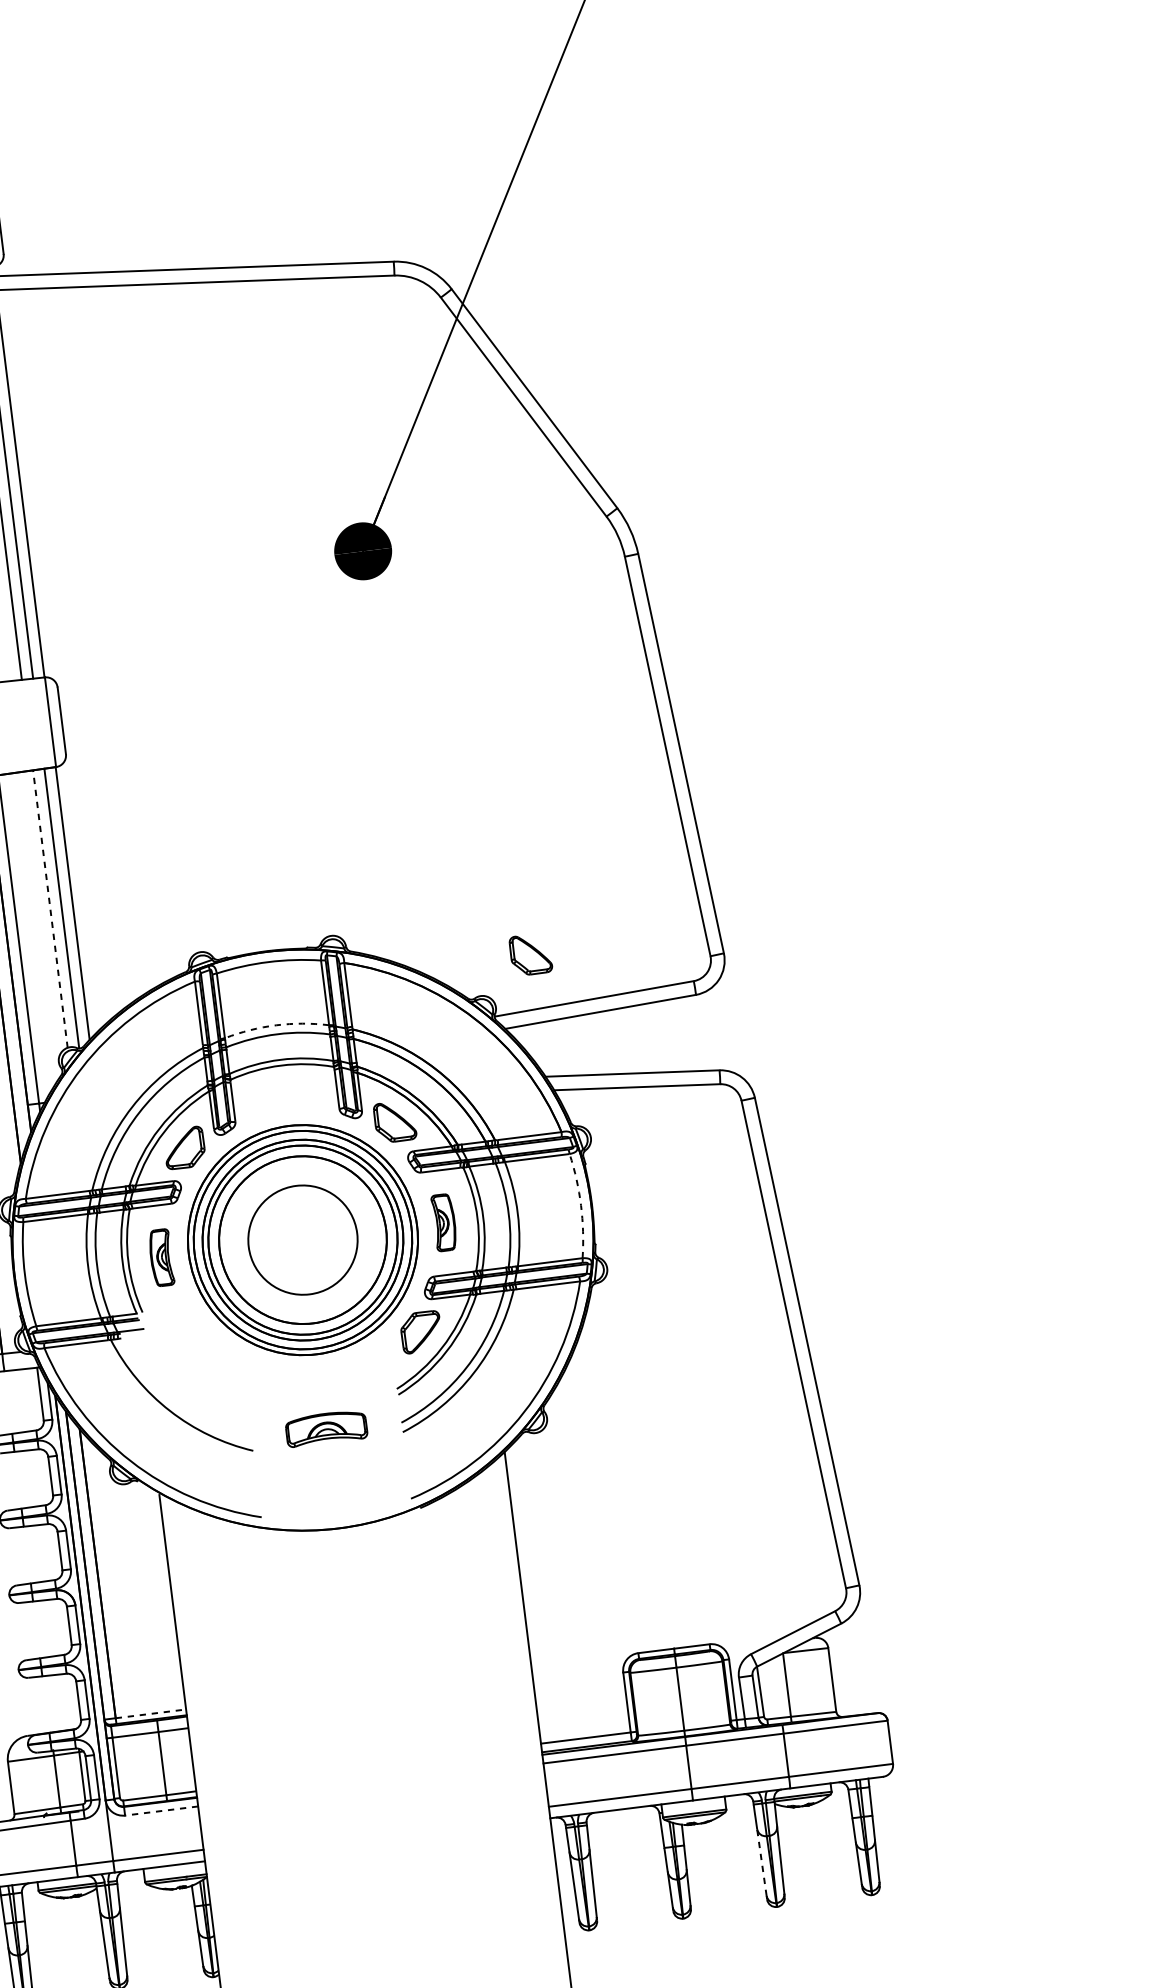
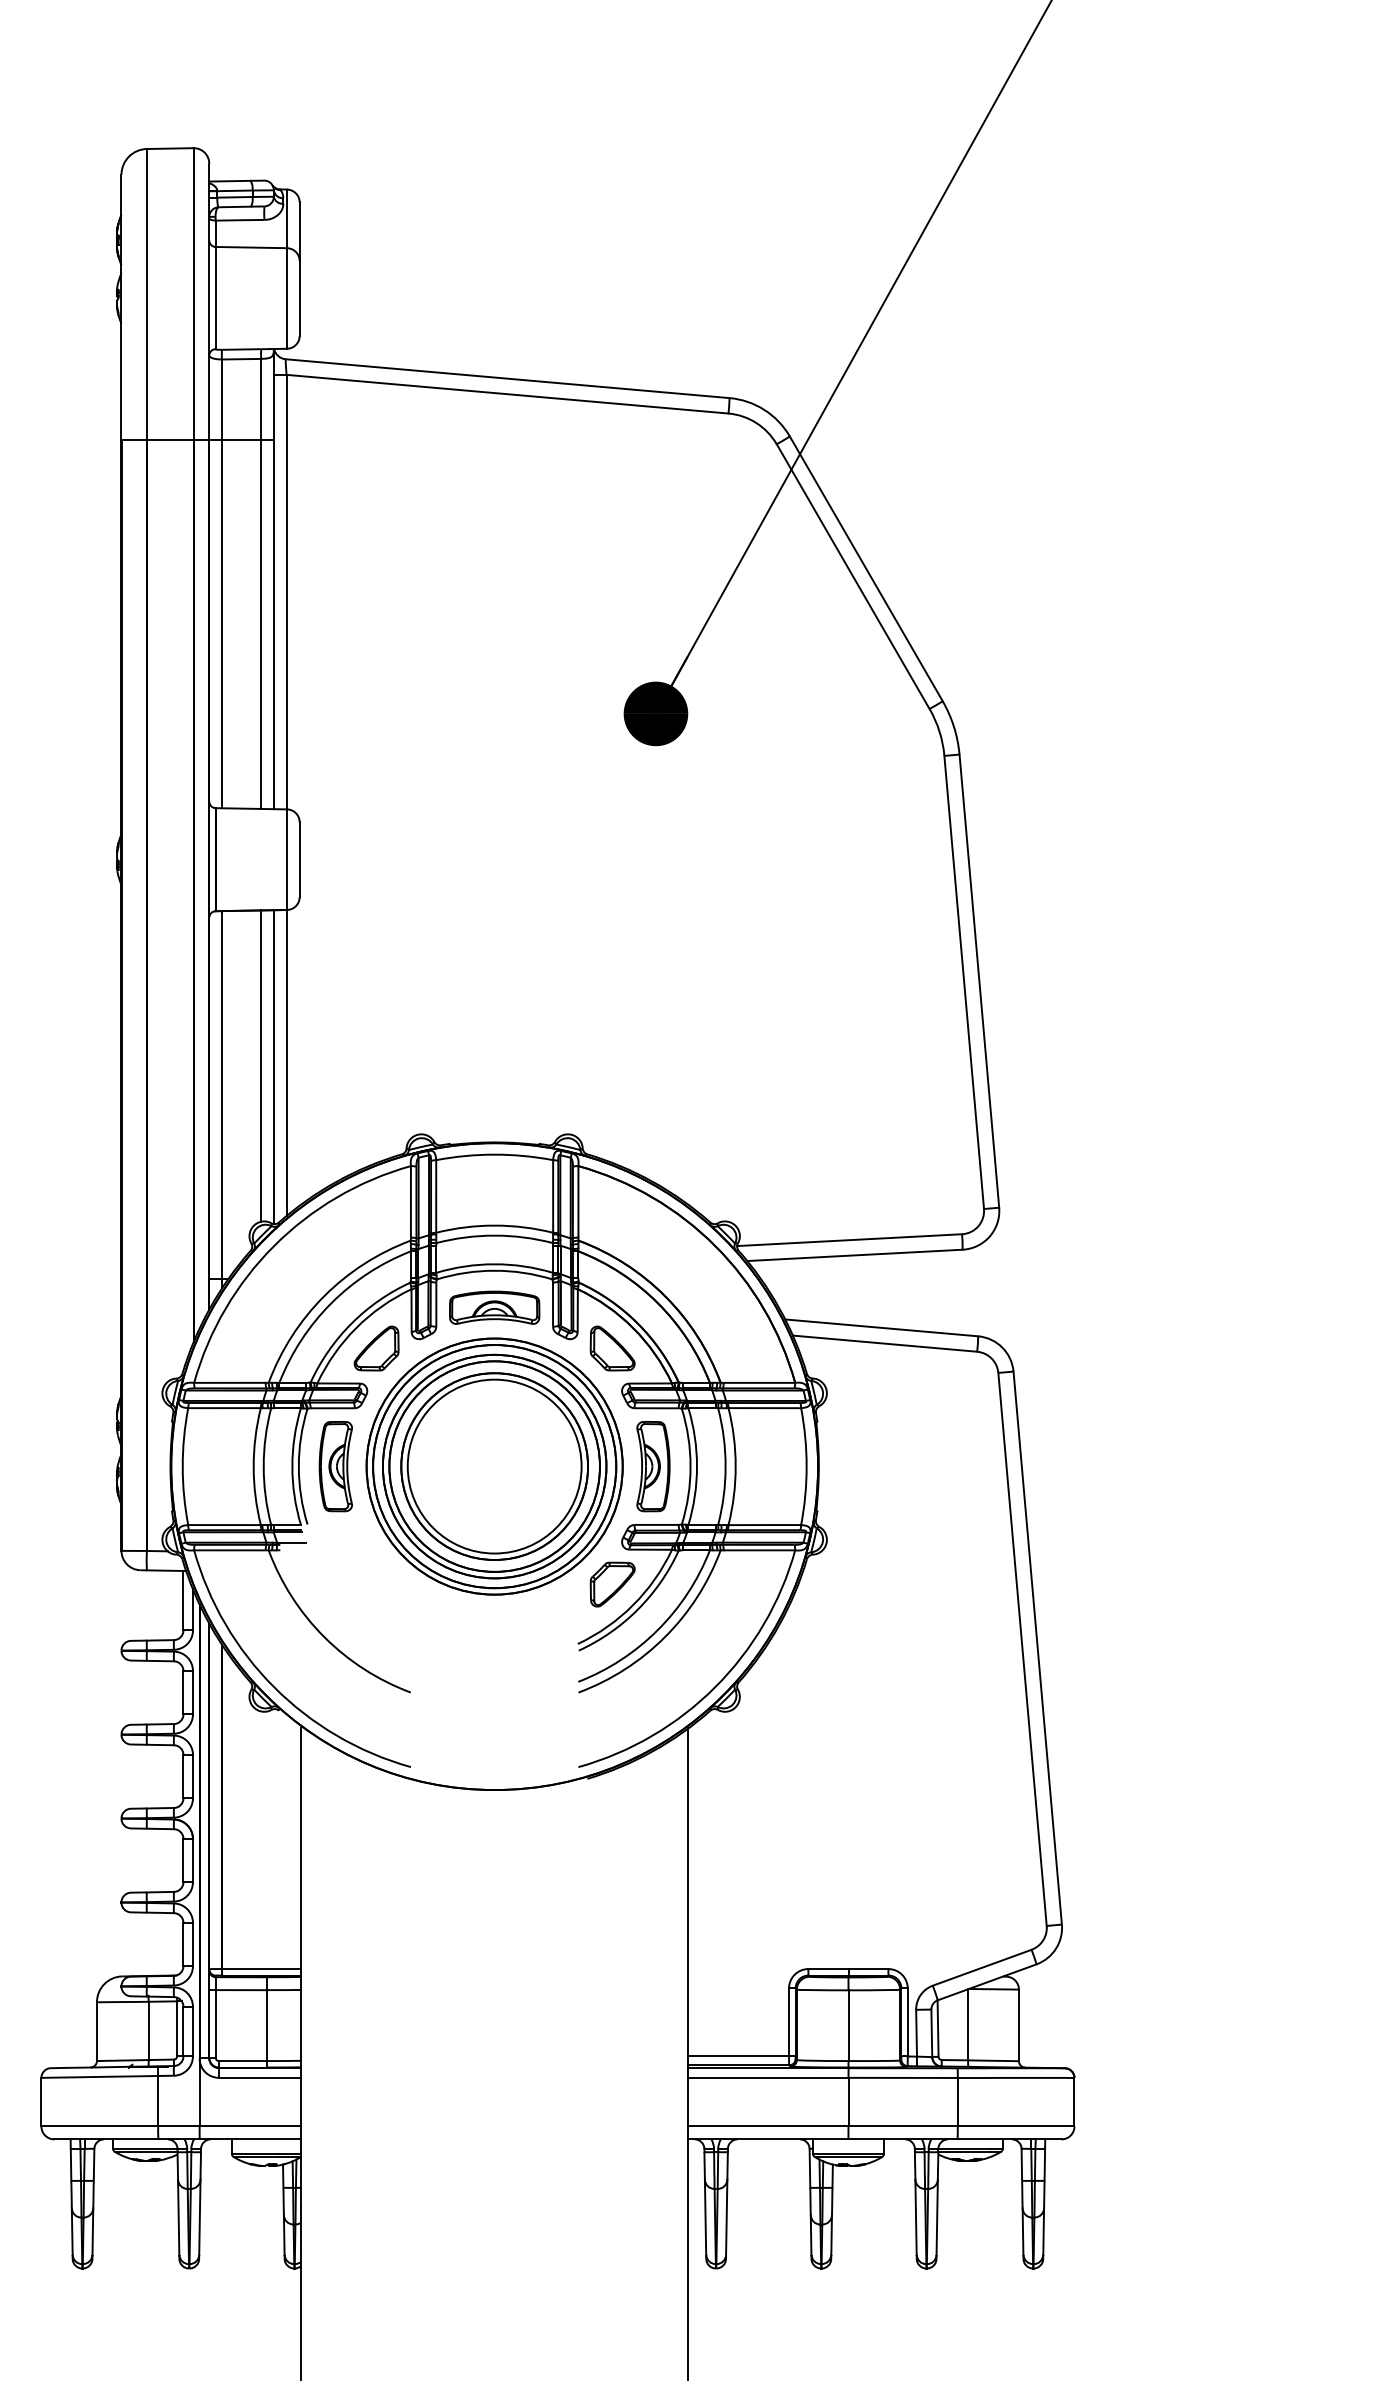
line: (50, 909) -> (261, 1066), dashed -> solid
part: (530, 954) -> (785, 1182), removed
arc: (276, 1025) -> (494, 1225), dashed -> solid
arc: (580, 1205) -> (806, 1466), dashed -> solid
part: (444, 1222) -> (653, 1466), size x1.43
circle: (302, 1240) -> (494, 1466), size x1.43
part: (161, 1257) -> (335, 1466), size x1.43
part: (326, 1428) -> (494, 1307), moved
line: (151, 1714) -> (262, 1969), dashed -> solid
line: (161, 1810) -> (259, 2077), dashed -> solid
line: (762, 1862) -> (916, 2217), dashed -> solid

